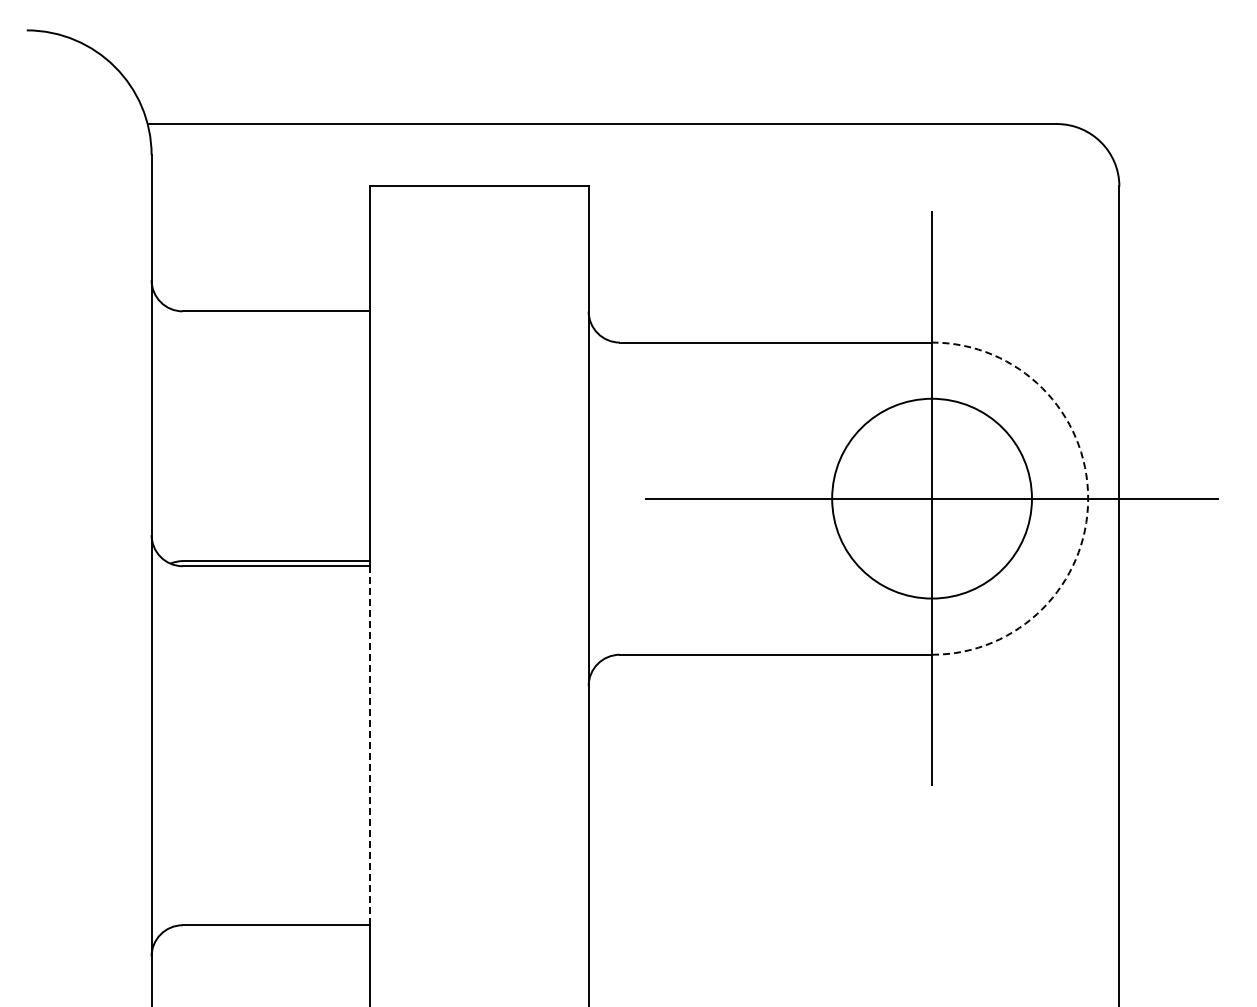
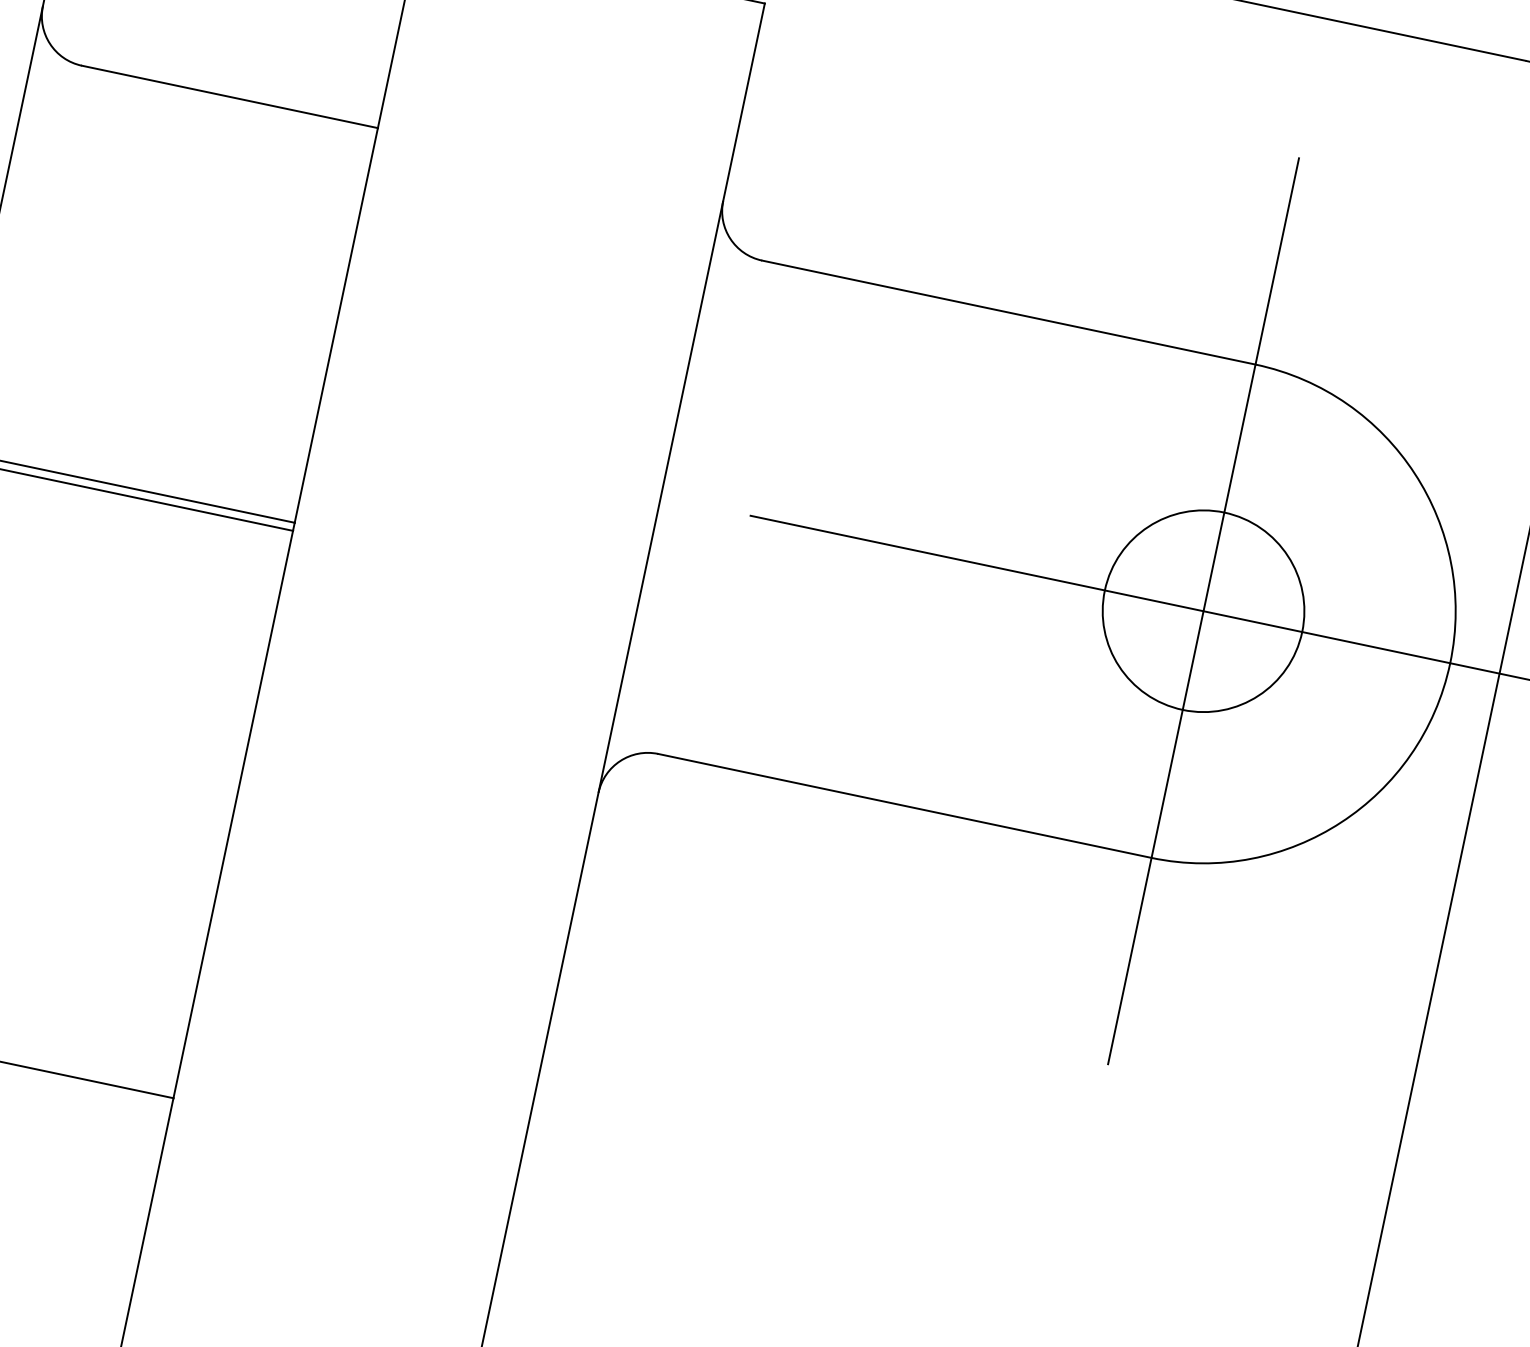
circle: (931, 498) -> (1202, 610), size x0.62
arc: (1088, 498) -> (1450, 663), dashed -> solid
line: (370, 745) -> (233, 814), dashed -> solid

